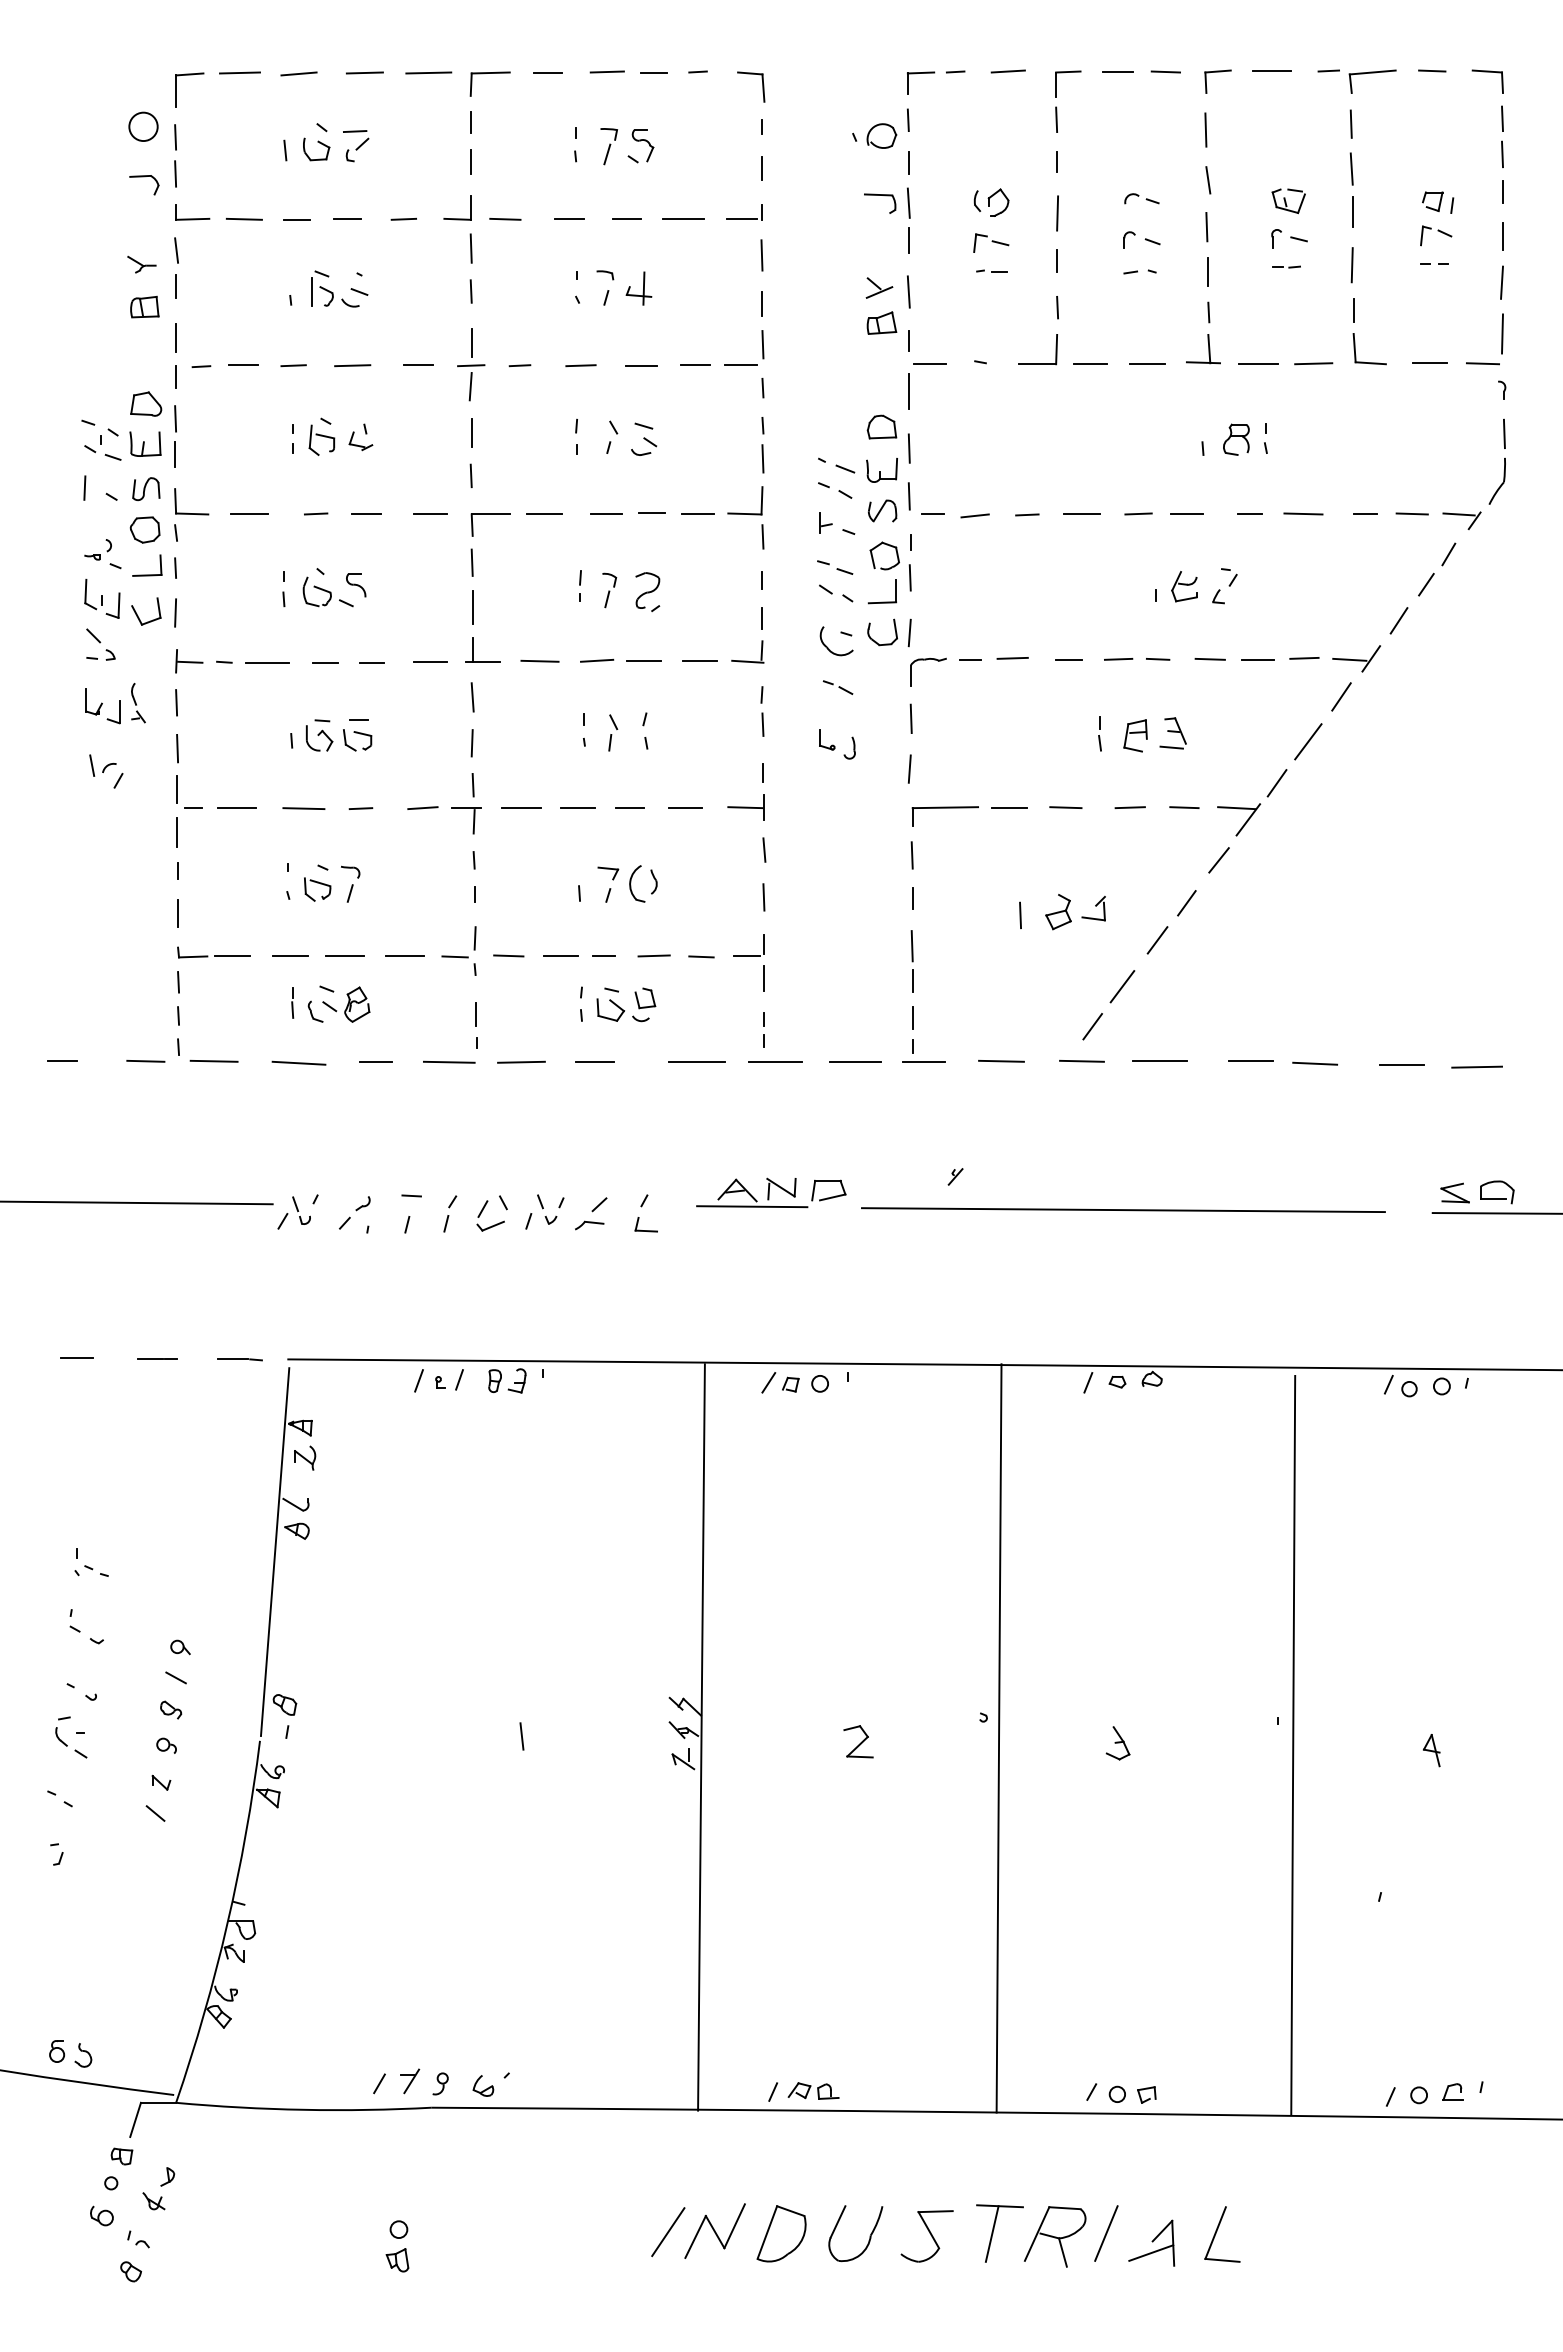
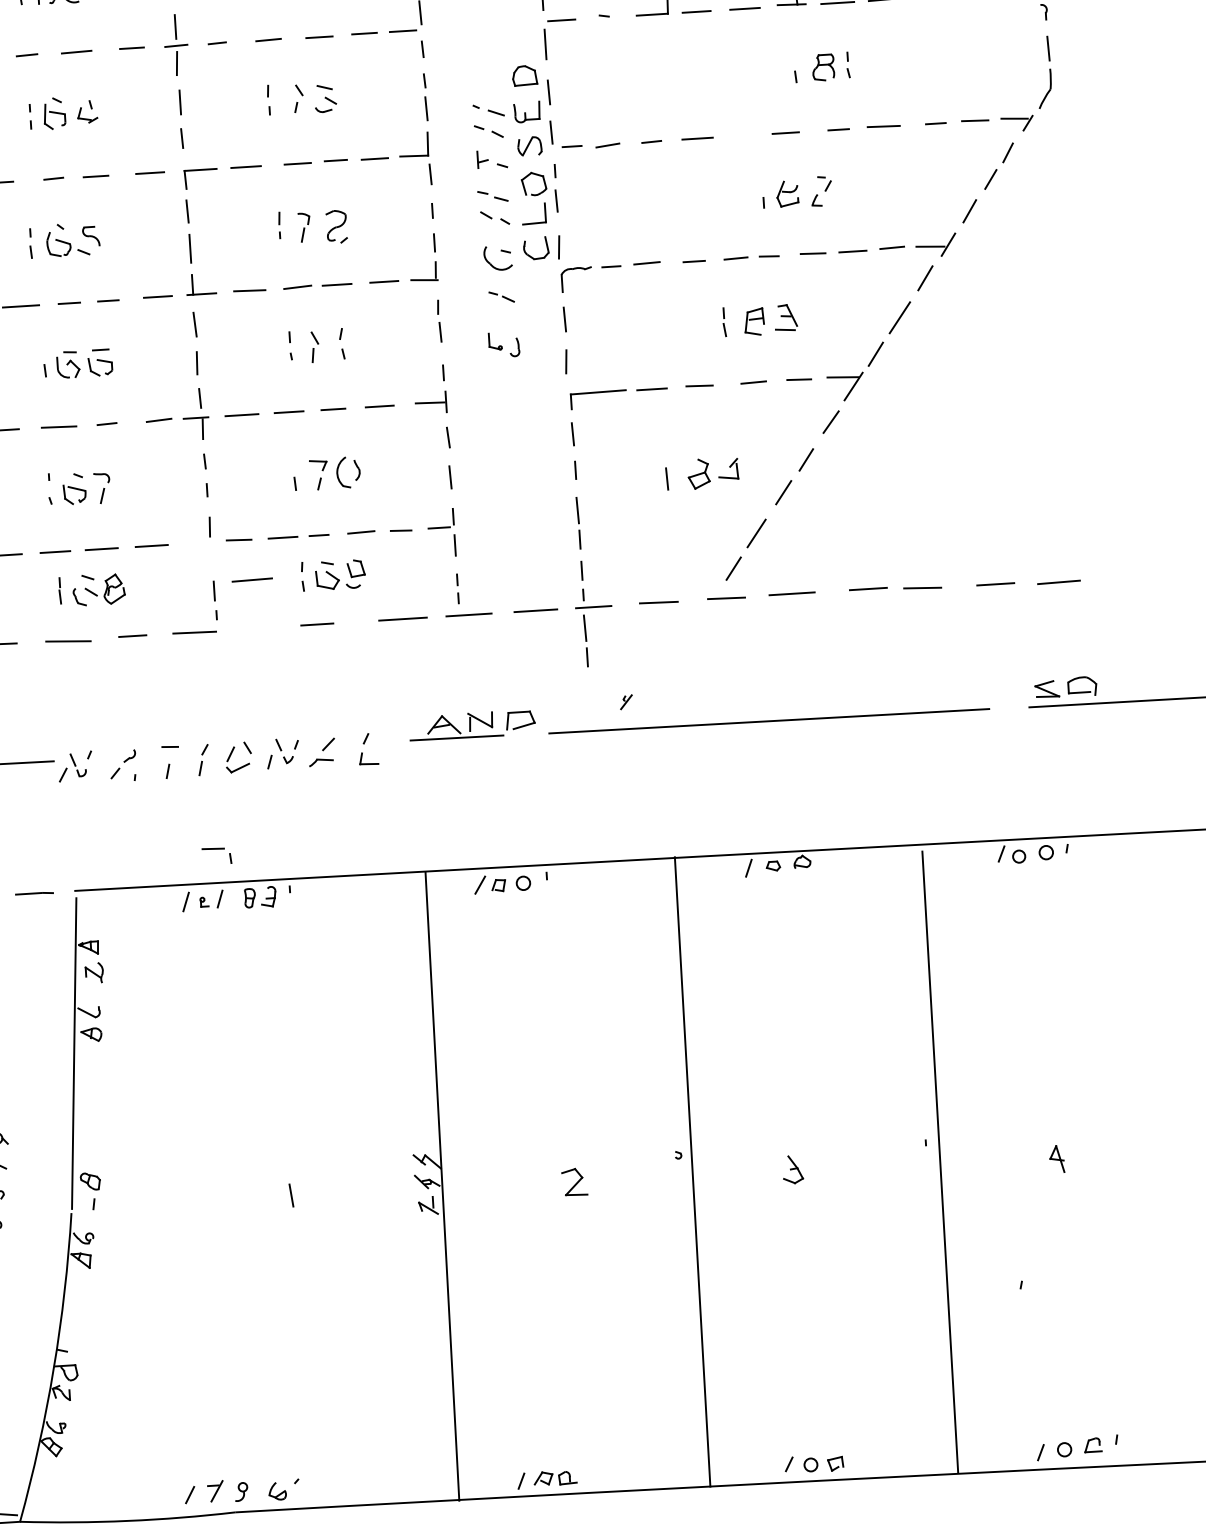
line: (1138, 513) -> (745, 134), removed
part: (461, 958) -> (218, 849), moved
line: (521, 1061) -> (252, 579), moved
part: (911, 1101) -> (585, 641), added

